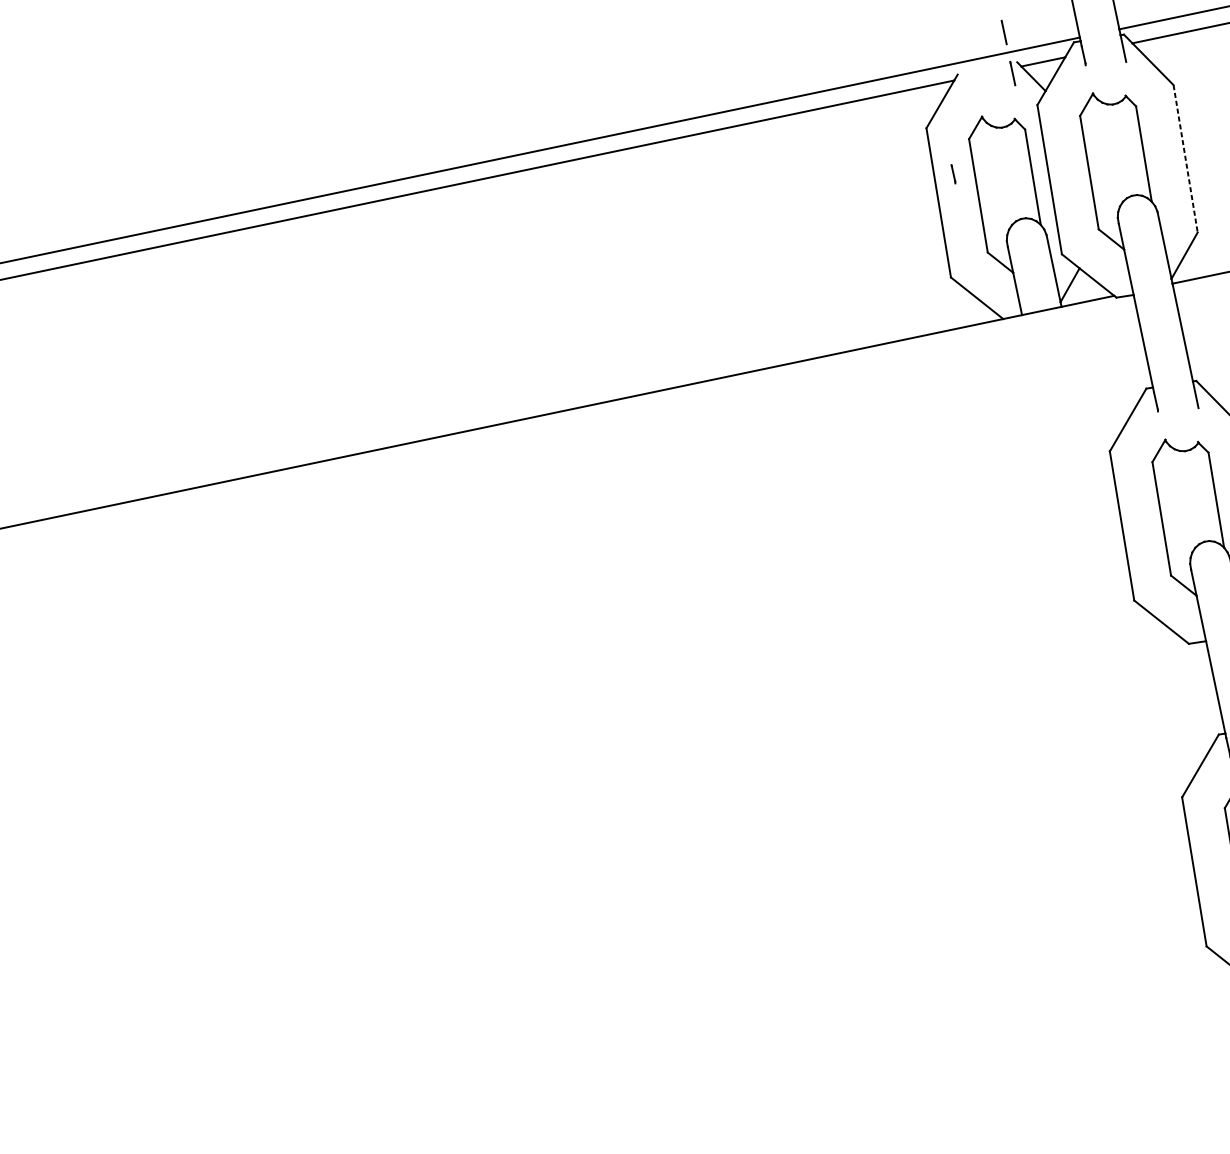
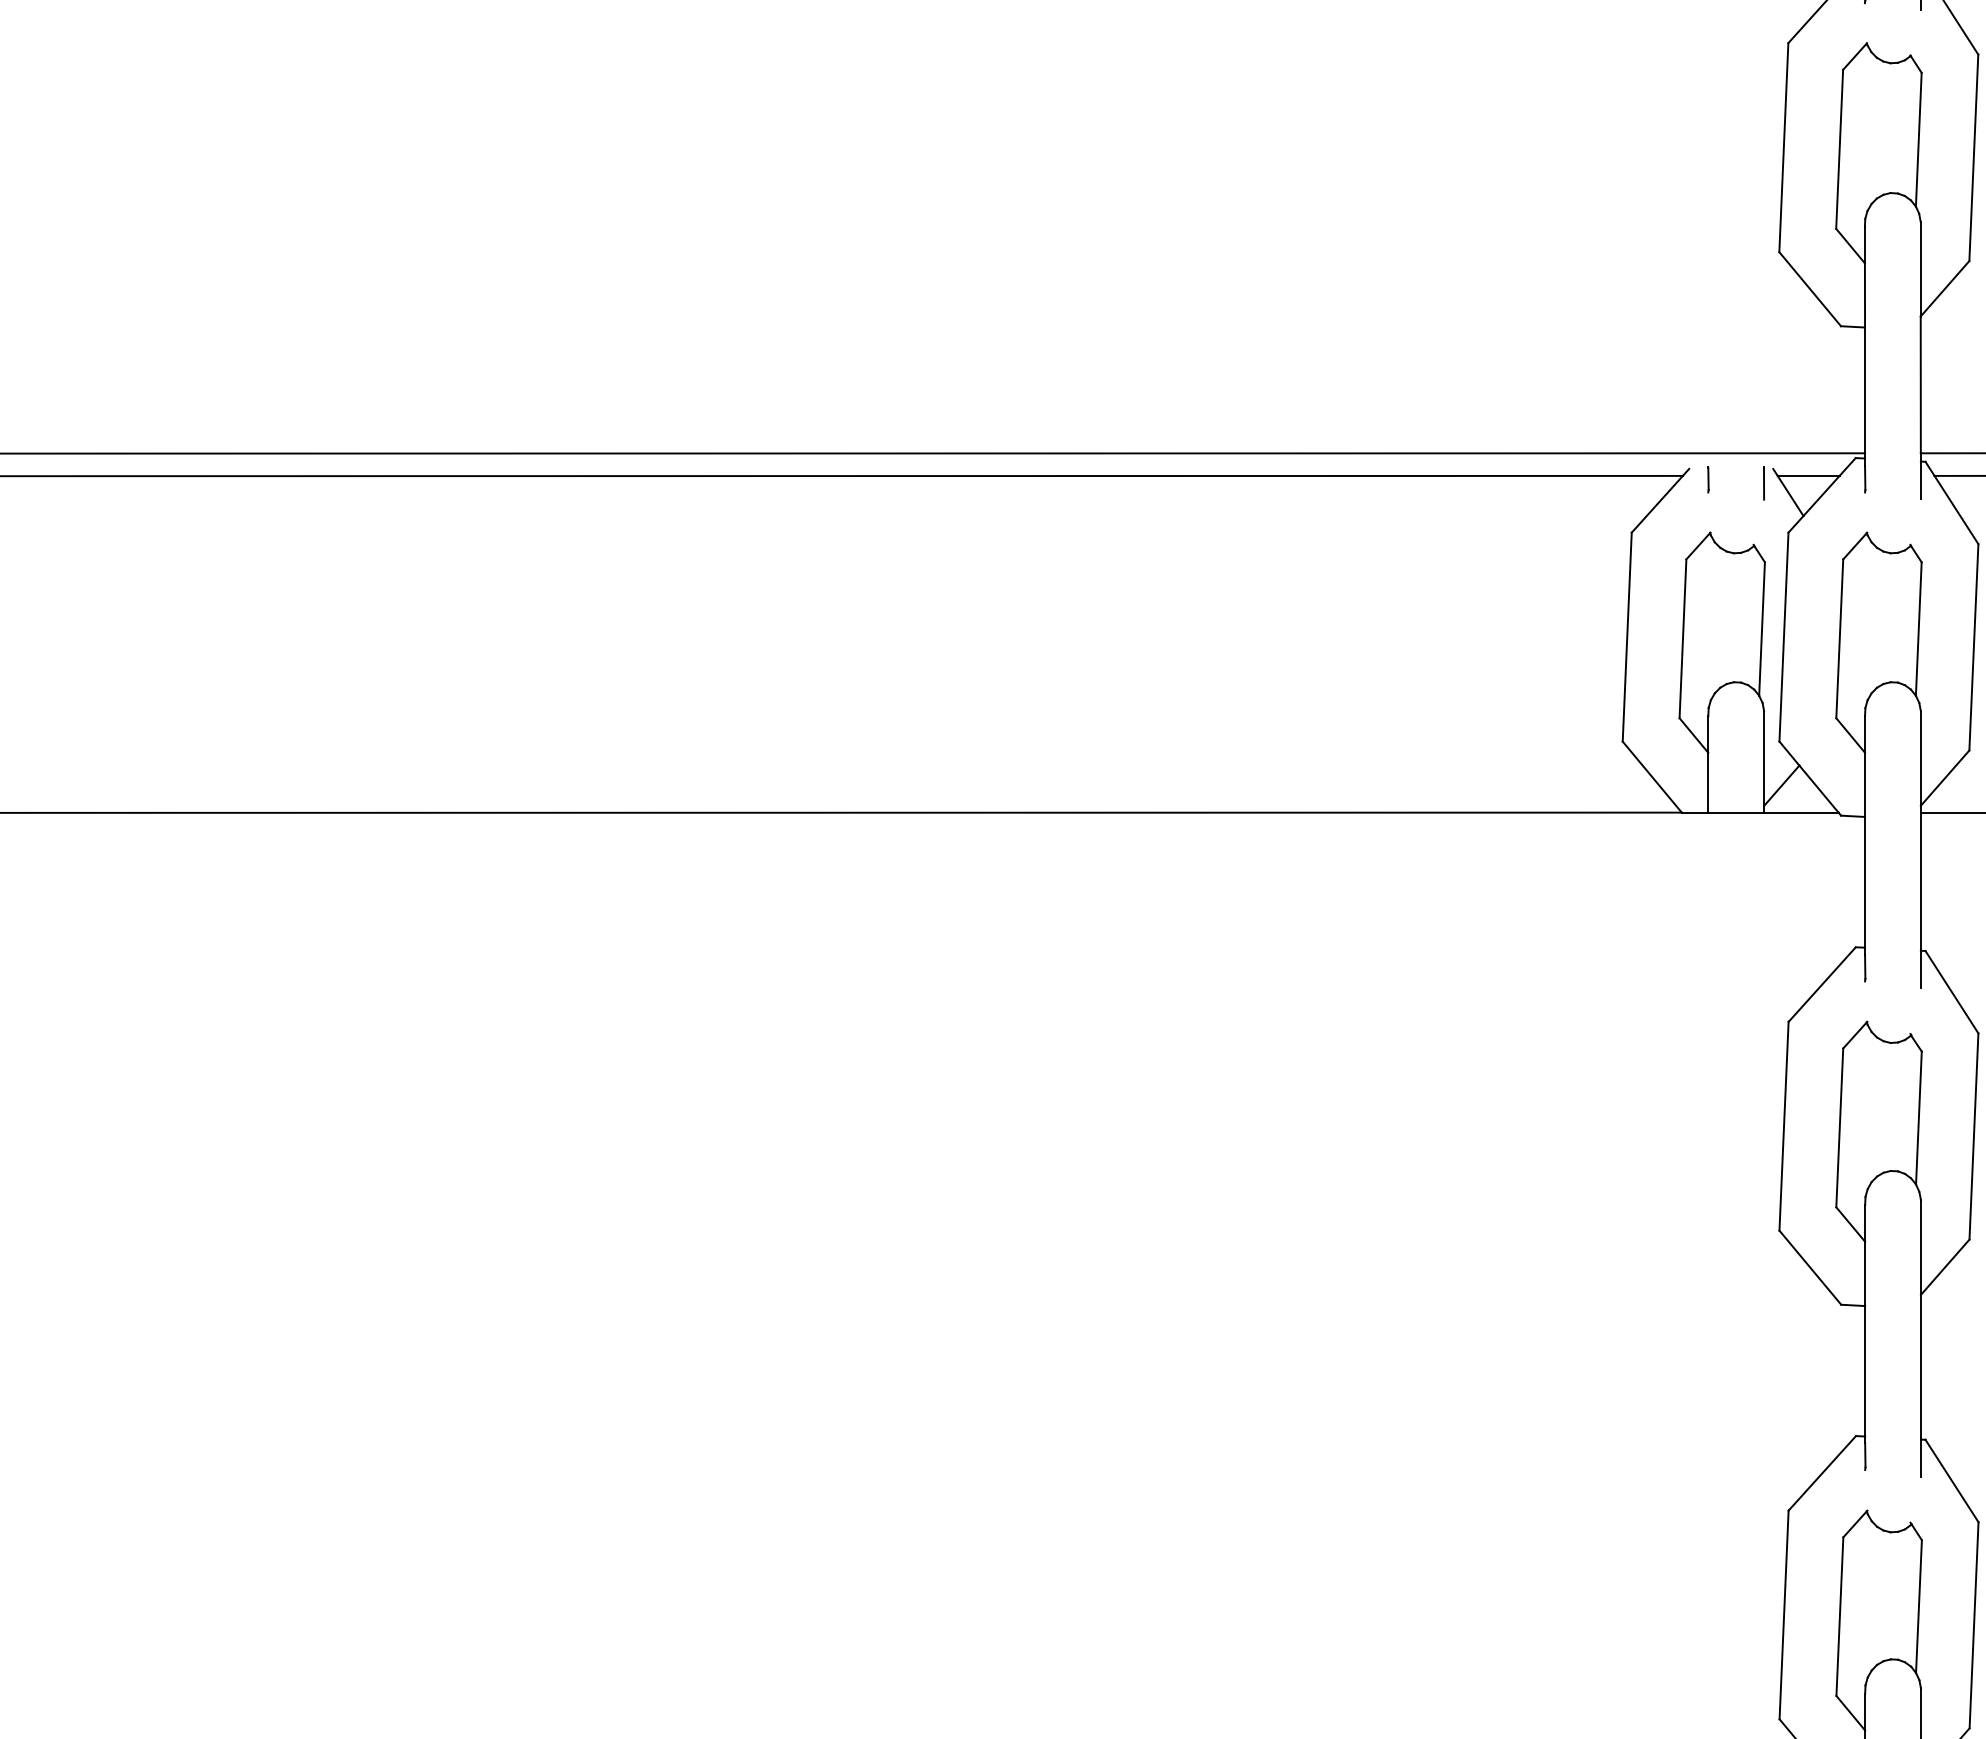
line: (1003, 32) -> (1763, 425), removed
line: (1185, 159) -> (1973, 647), dashed -> solid
line: (953, 174) -> (1708, 479), moved

